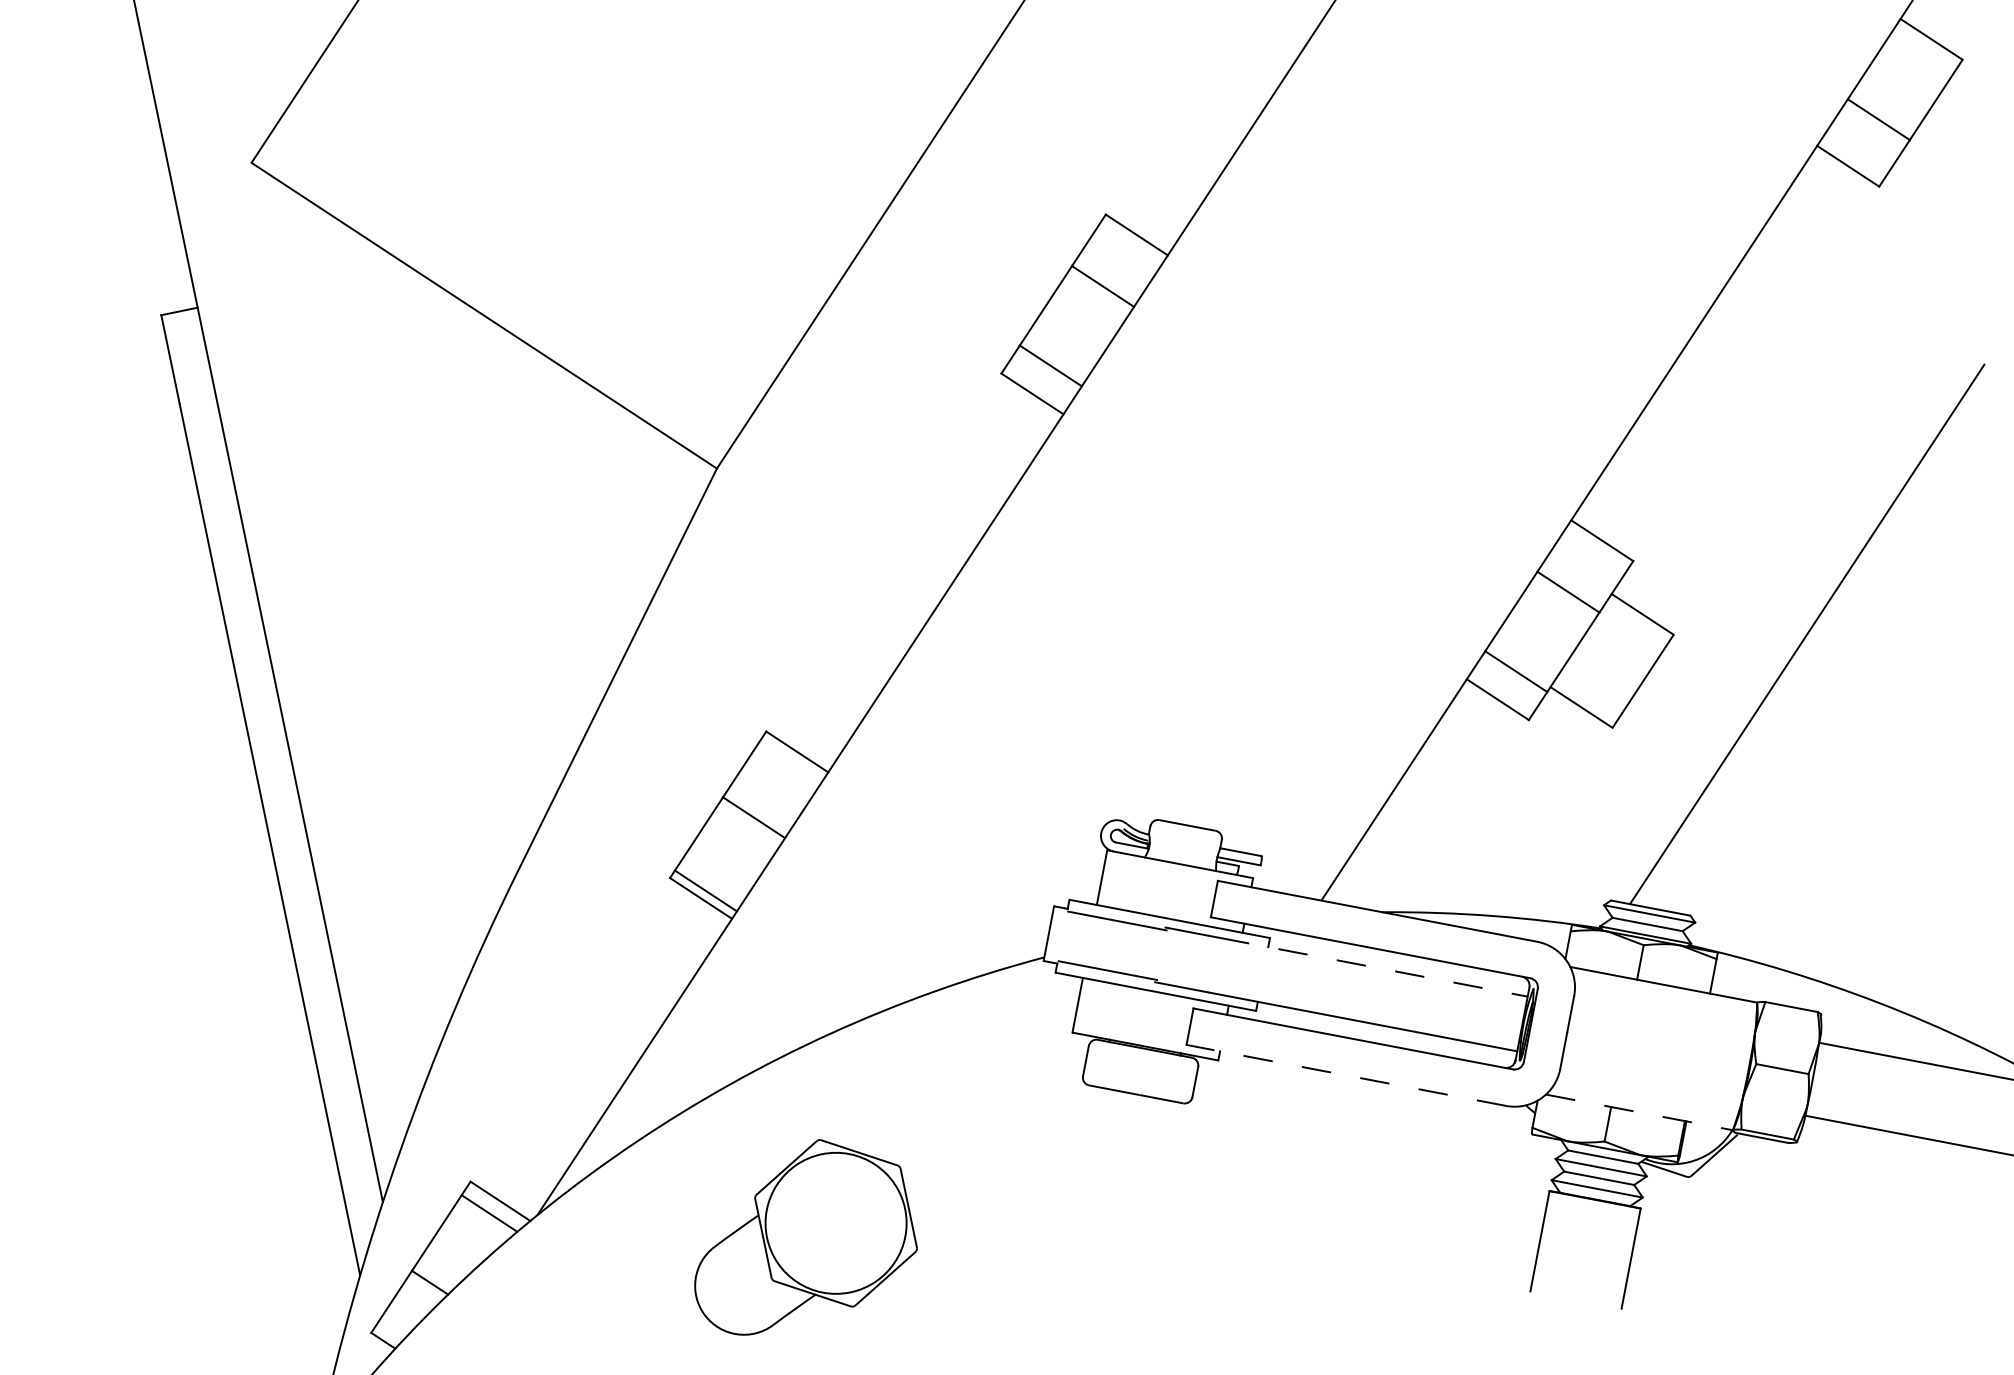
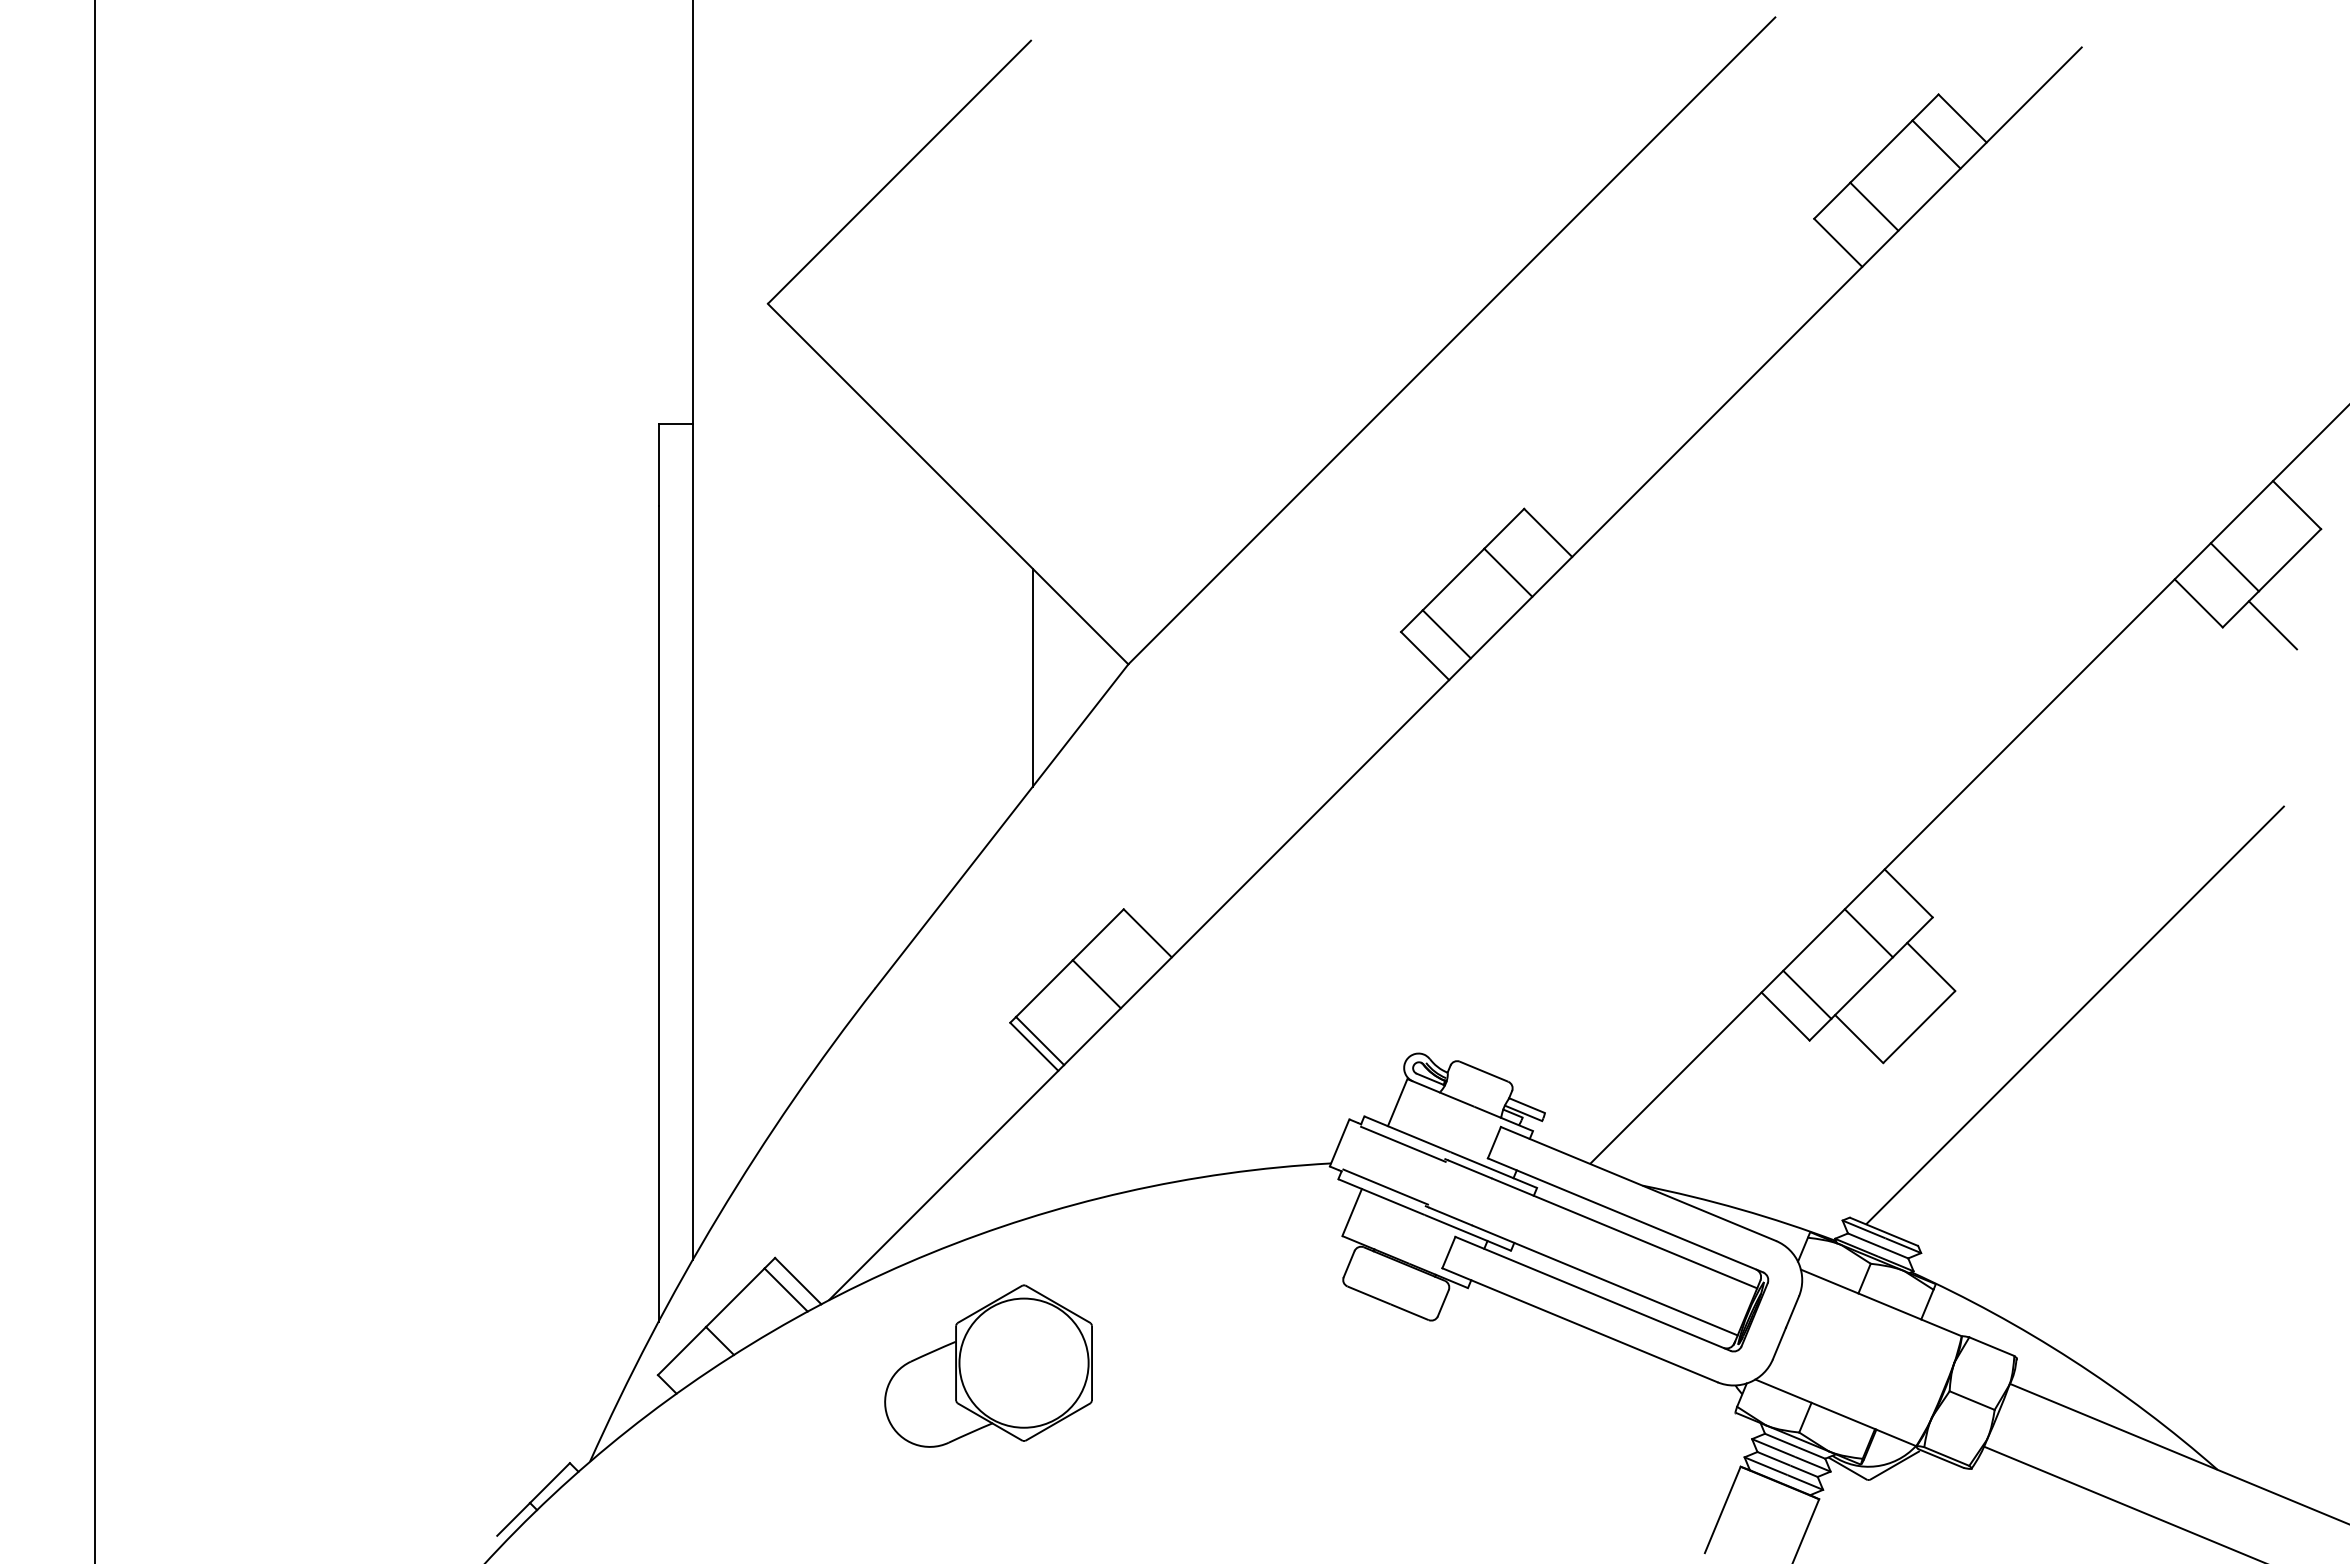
line: (1931, 173) -> (2272, 625), added
line: (617, 503) -> (1032, 677), added
line: (1374, 967) -> (1625, 1233), dashed -> solid
line: (1345, 1075) -> (1579, 1325), dashed -> solid
line: (1640, 1112) -> (1836, 1413), dashed -> solid
part: (798, 1233) -> (988, 1365), moved

